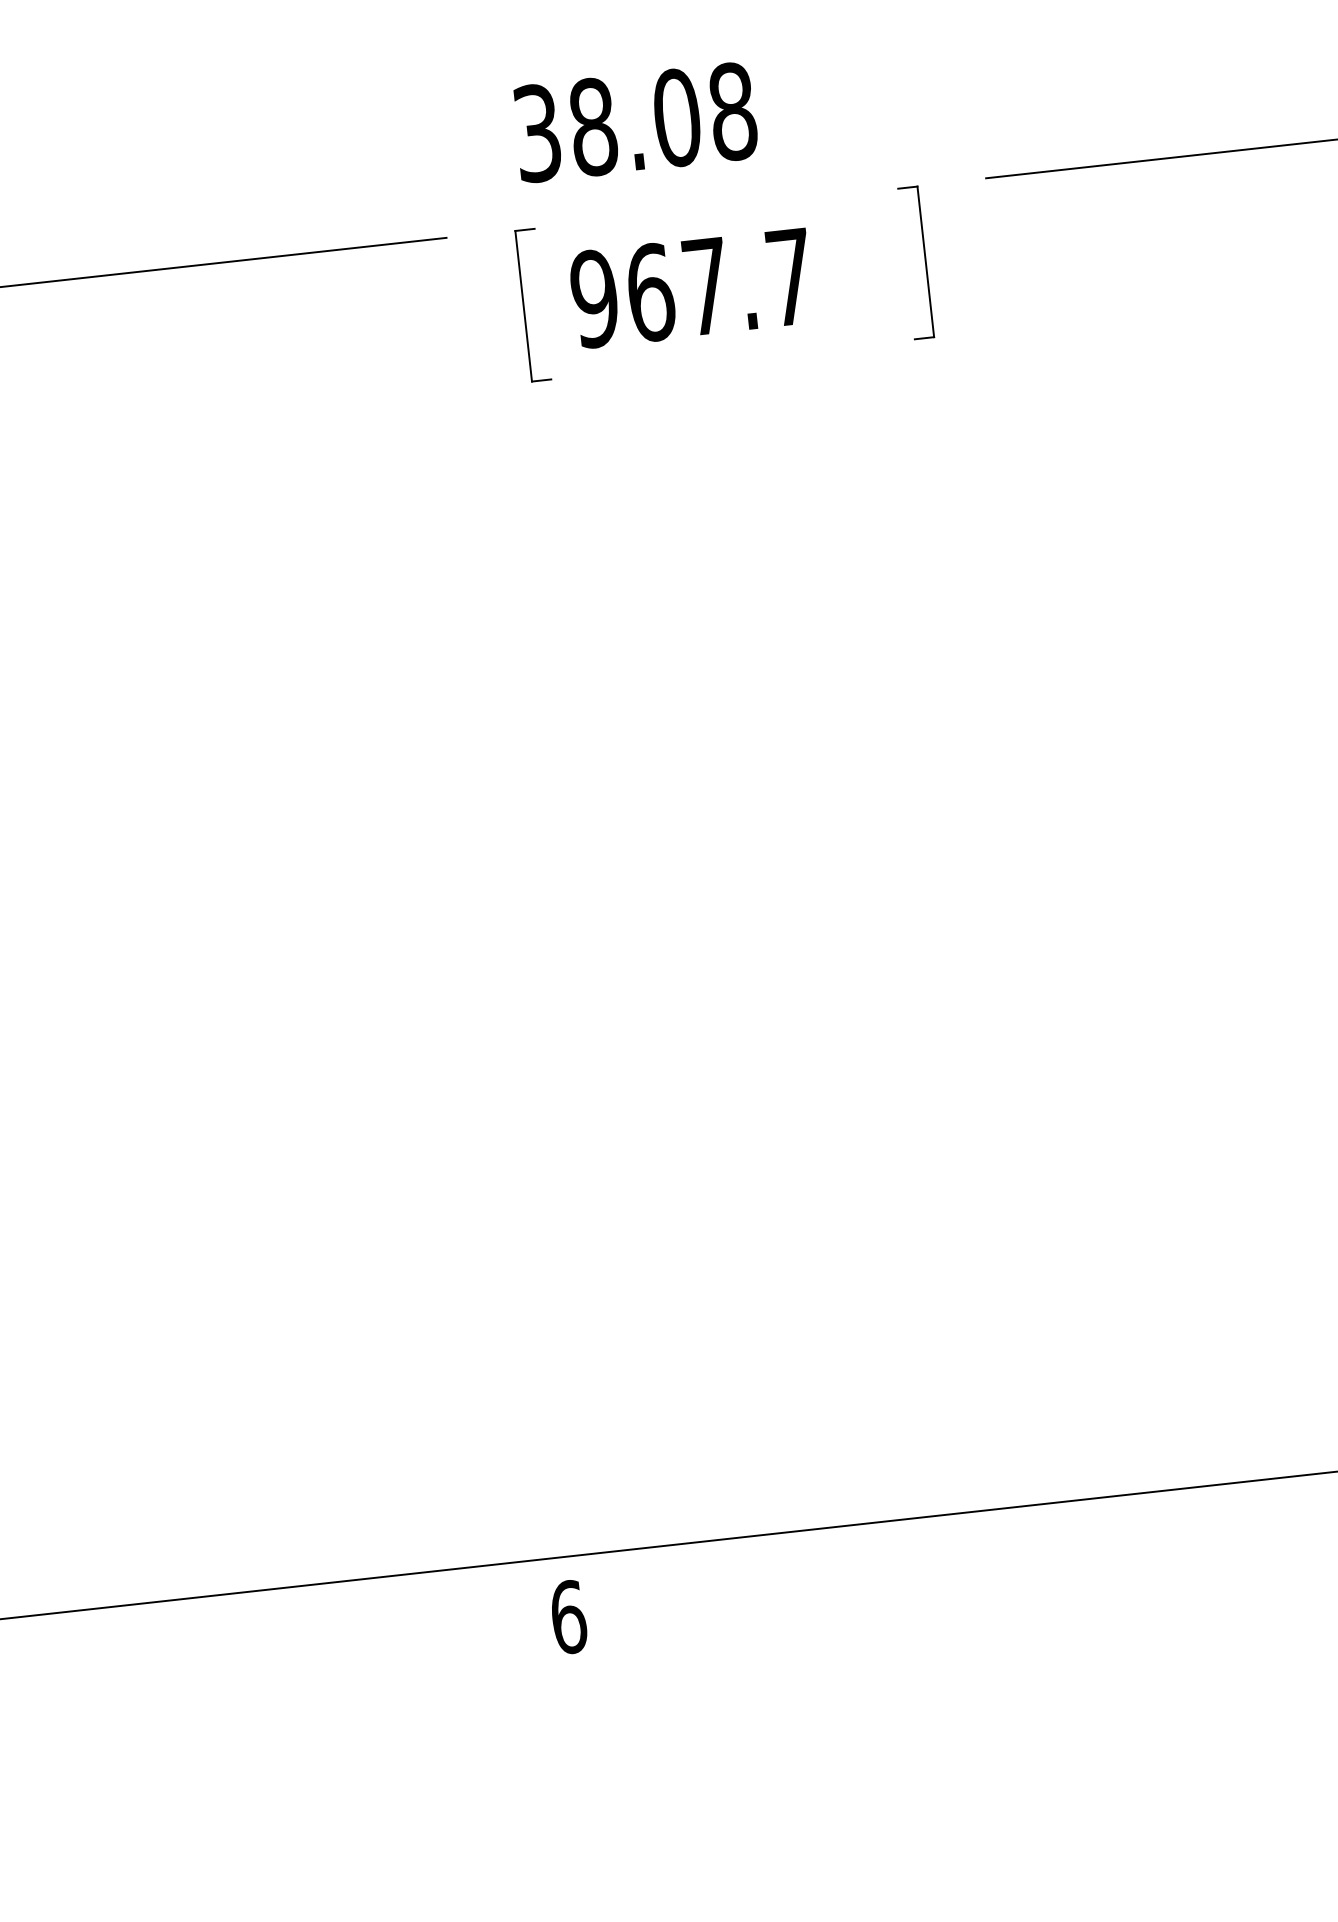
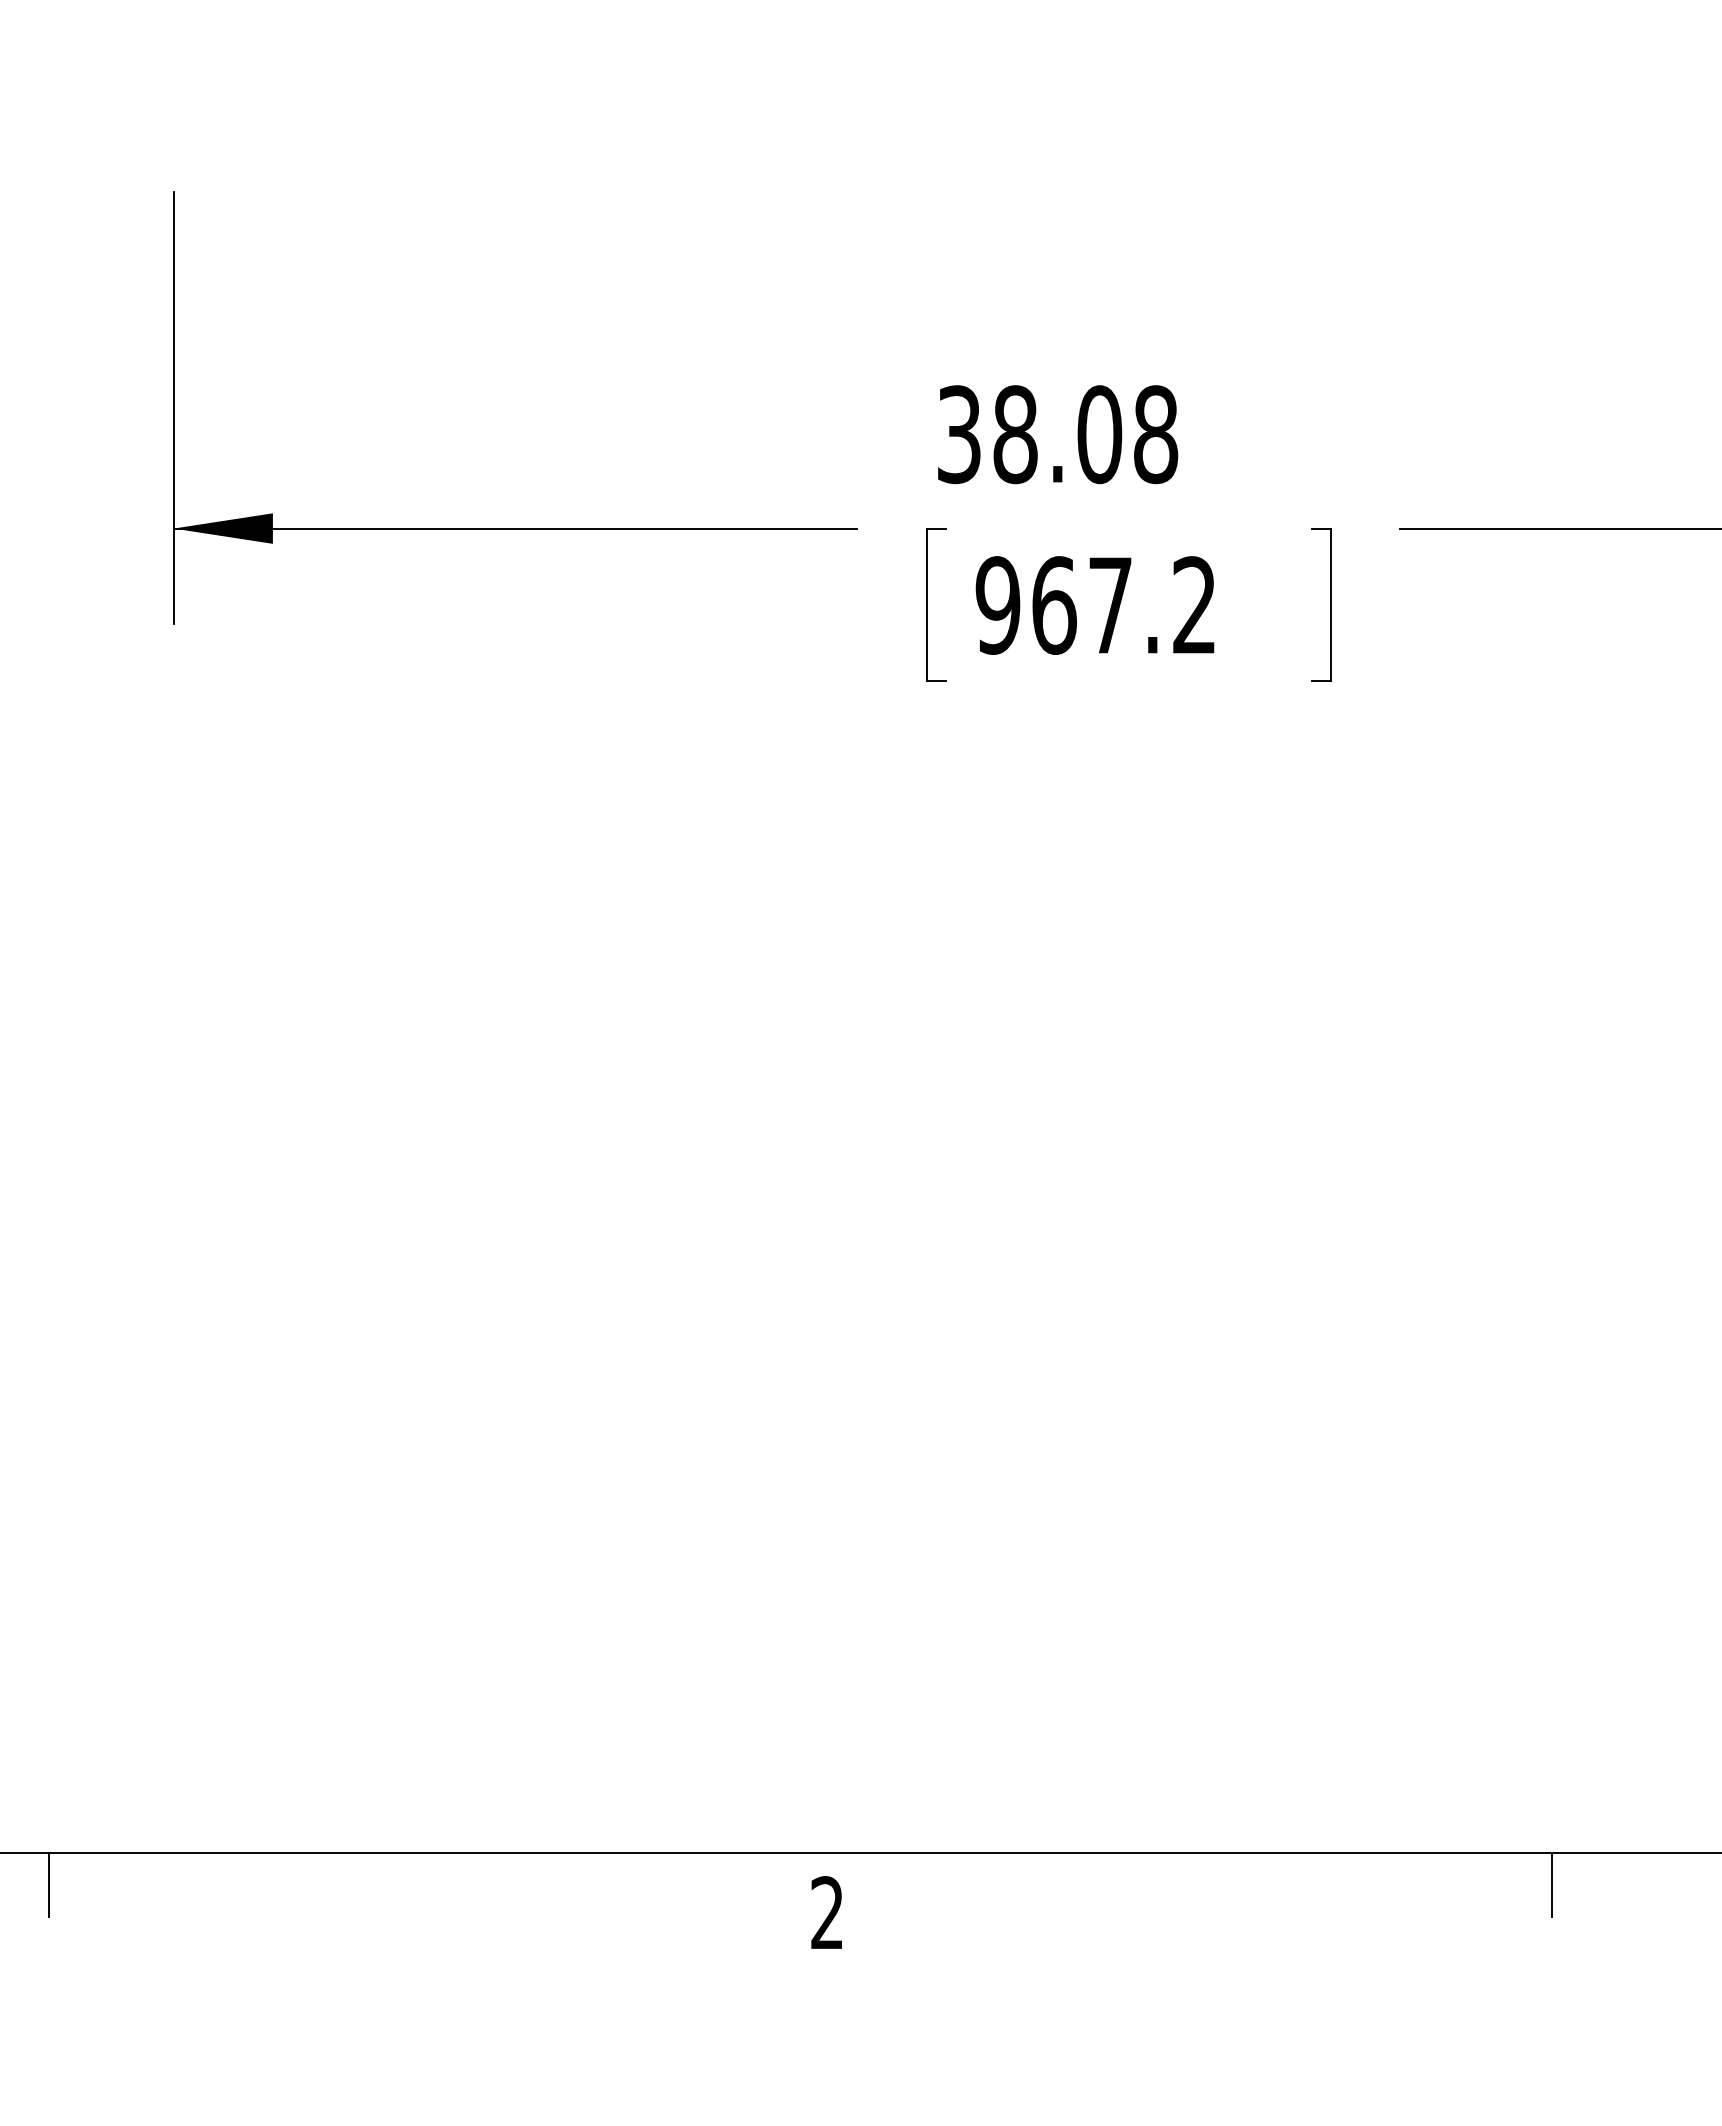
text: (789, 276) -> (1194, 604), 967.7 -> 967.2
line: (1286, 1509) -> (1552, 1884), added
text: (568, 1617) -> (827, 1913), 6 -> 2

